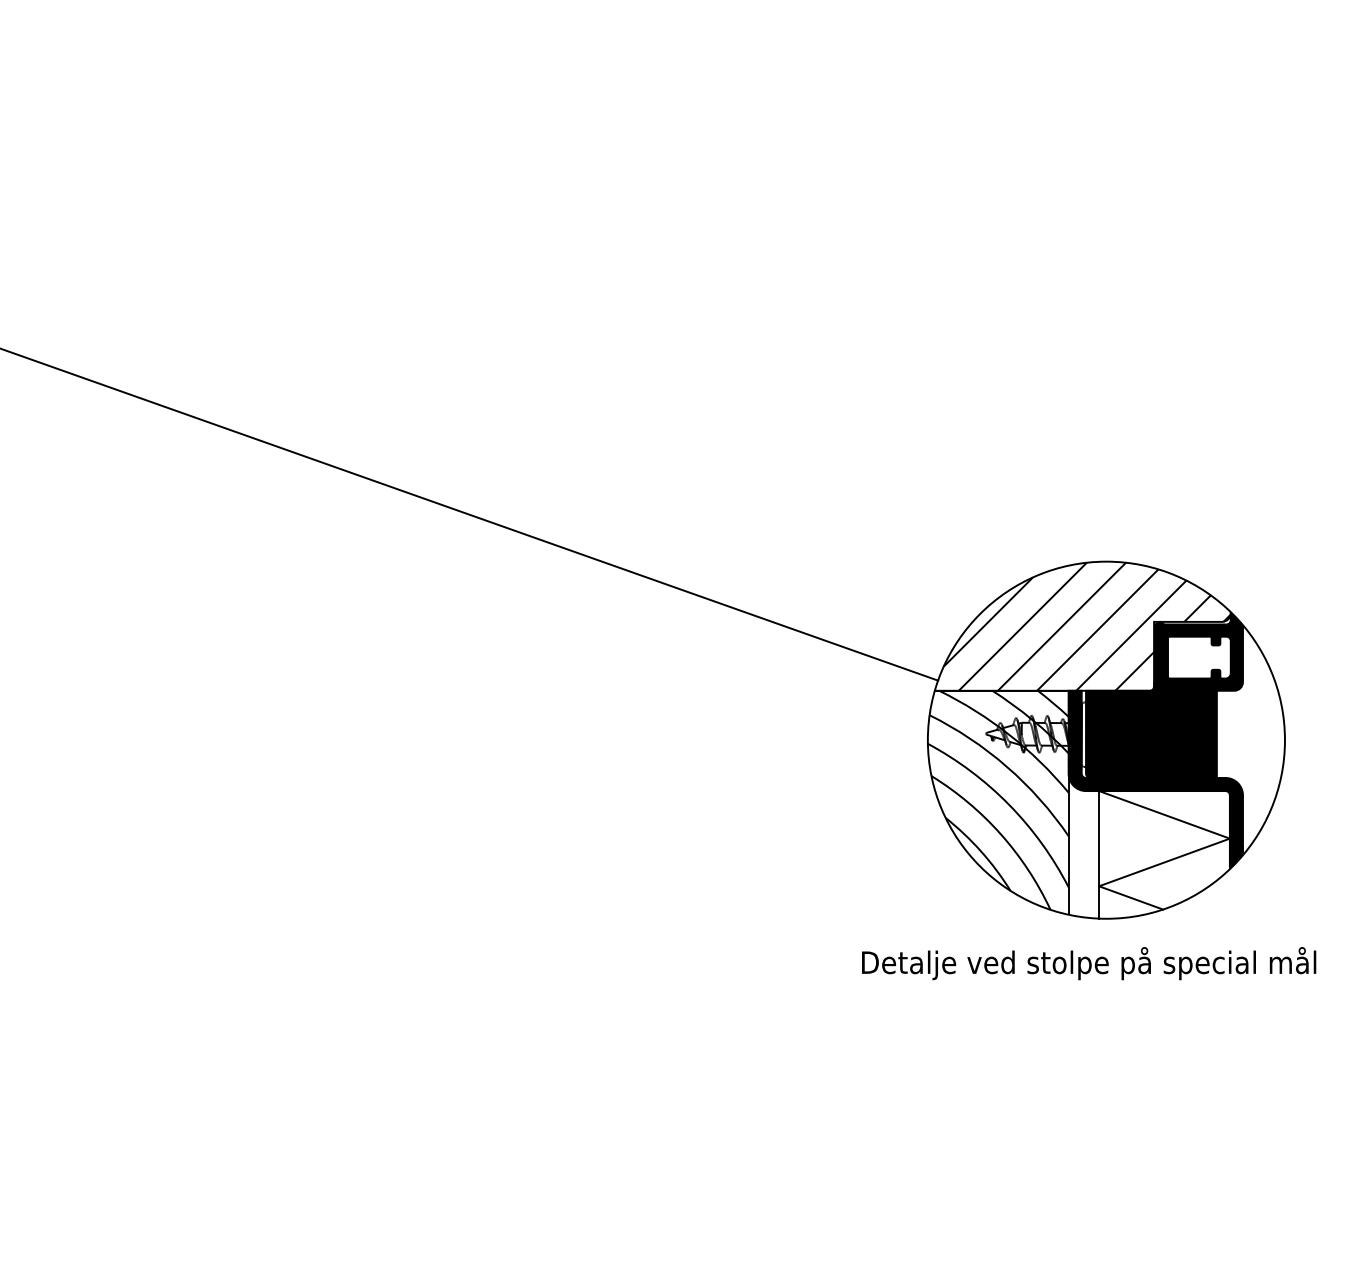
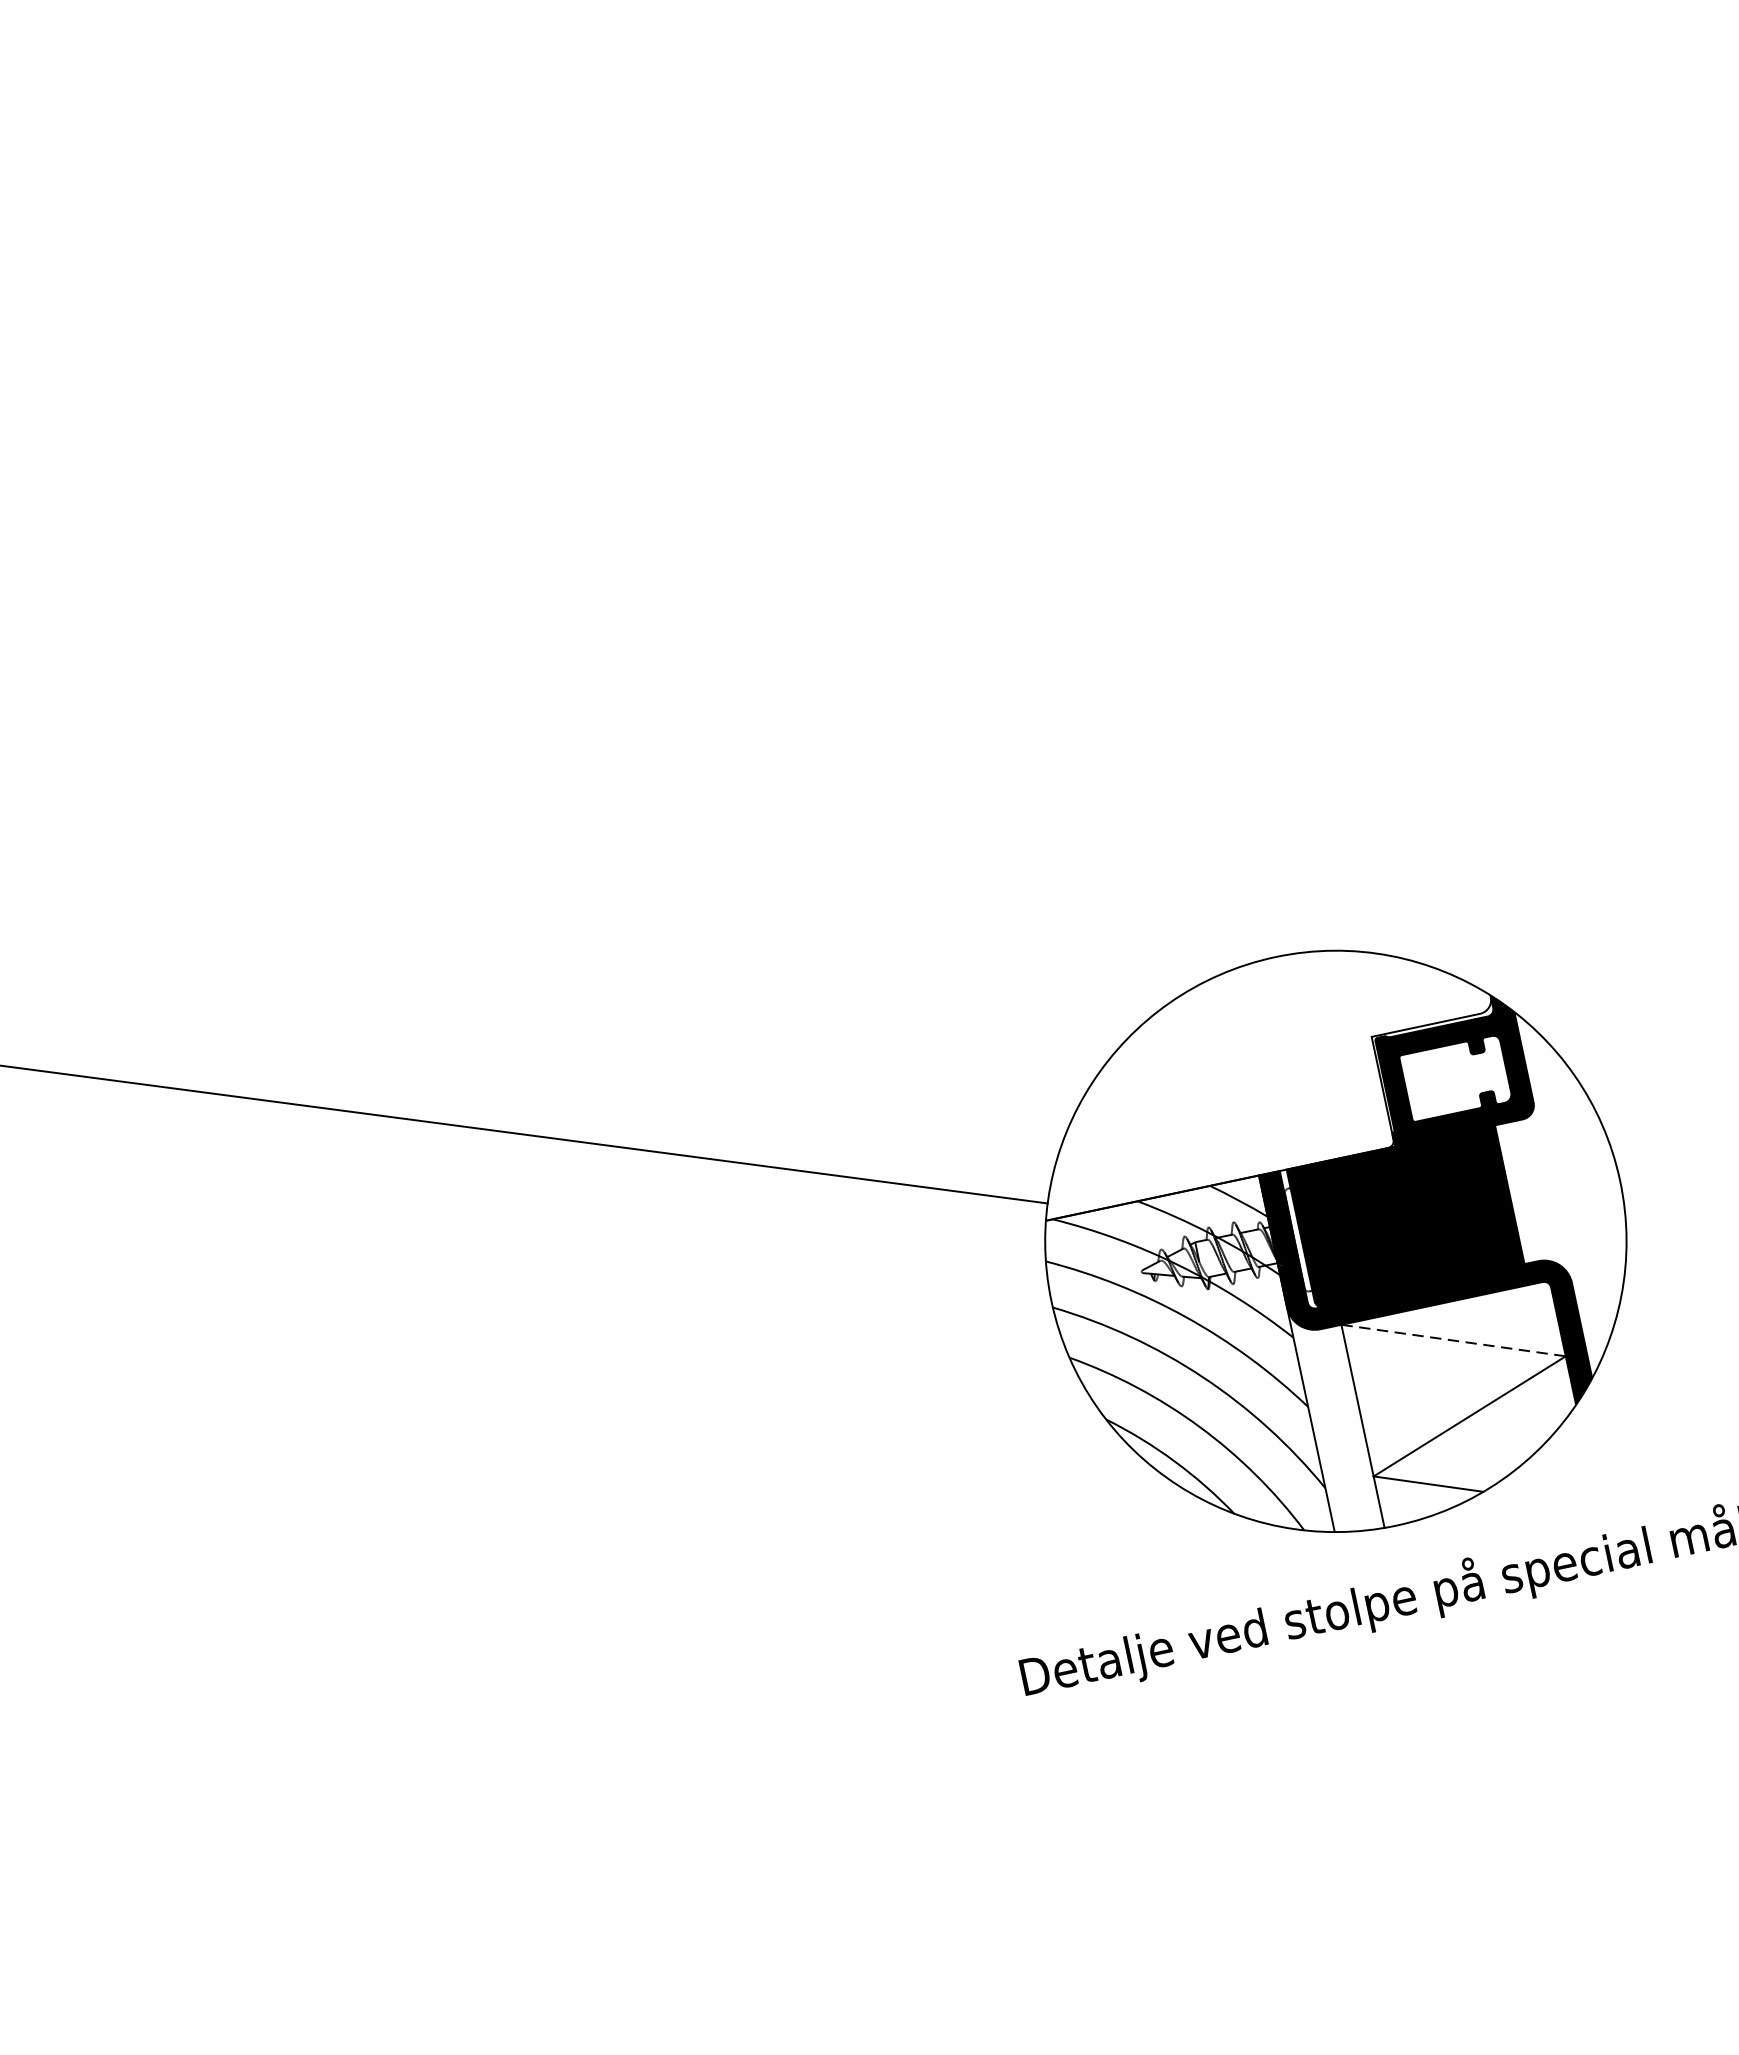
hatch: (1086, 626) -> (1265, 1067), removed
line: (1164, 814) -> (1453, 1340), solid -> dashed

